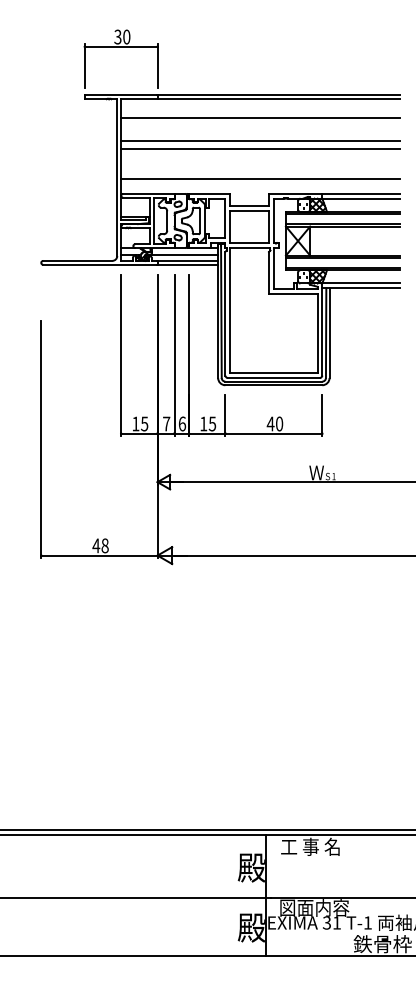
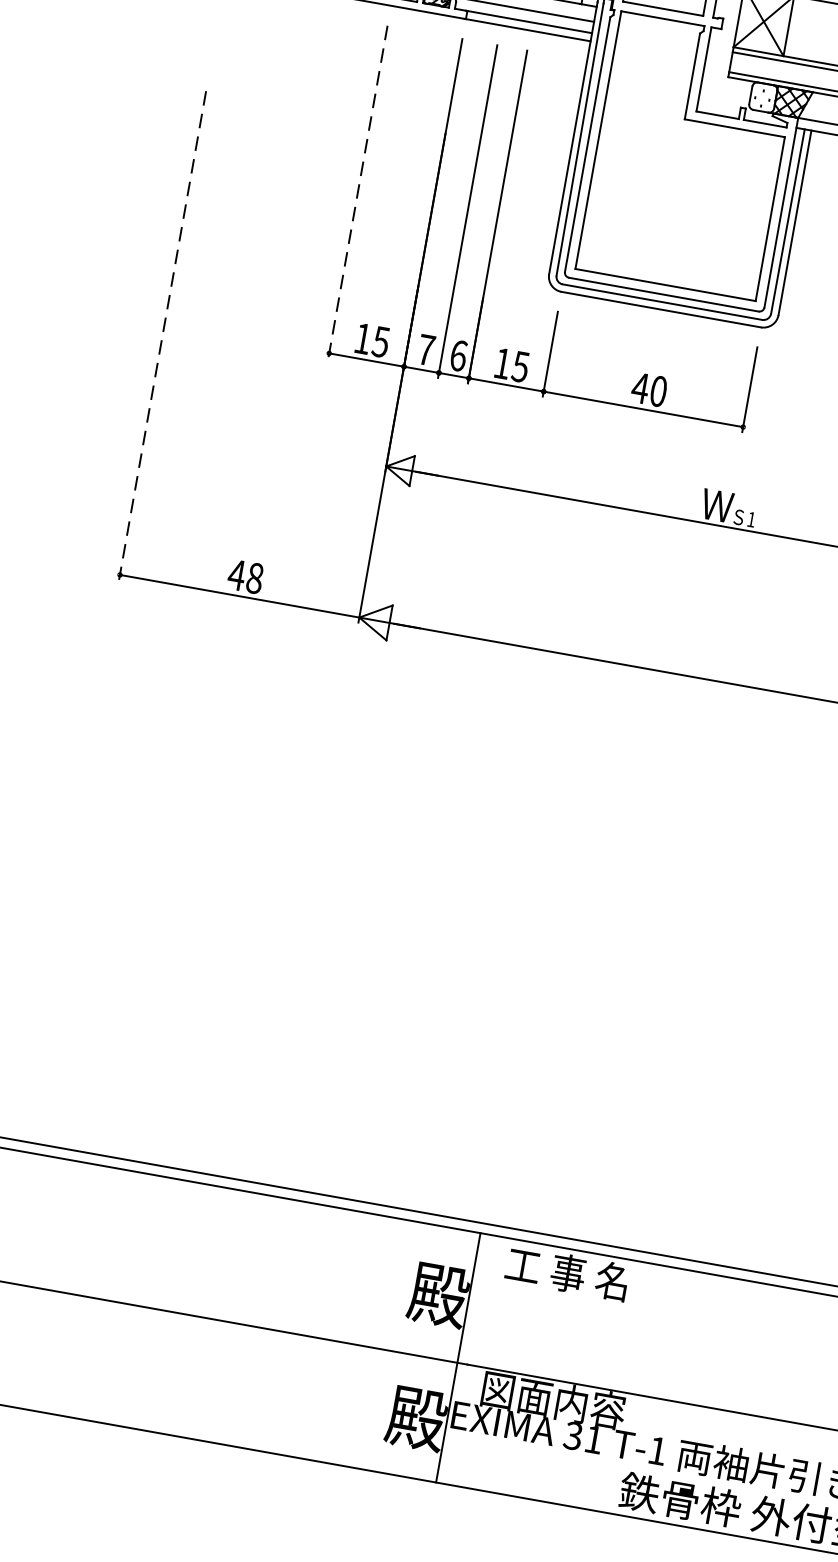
line: (121, 355) -> (358, 192), solid -> dashed
line: (41, 439) -> (163, 336), solid -> dashed

